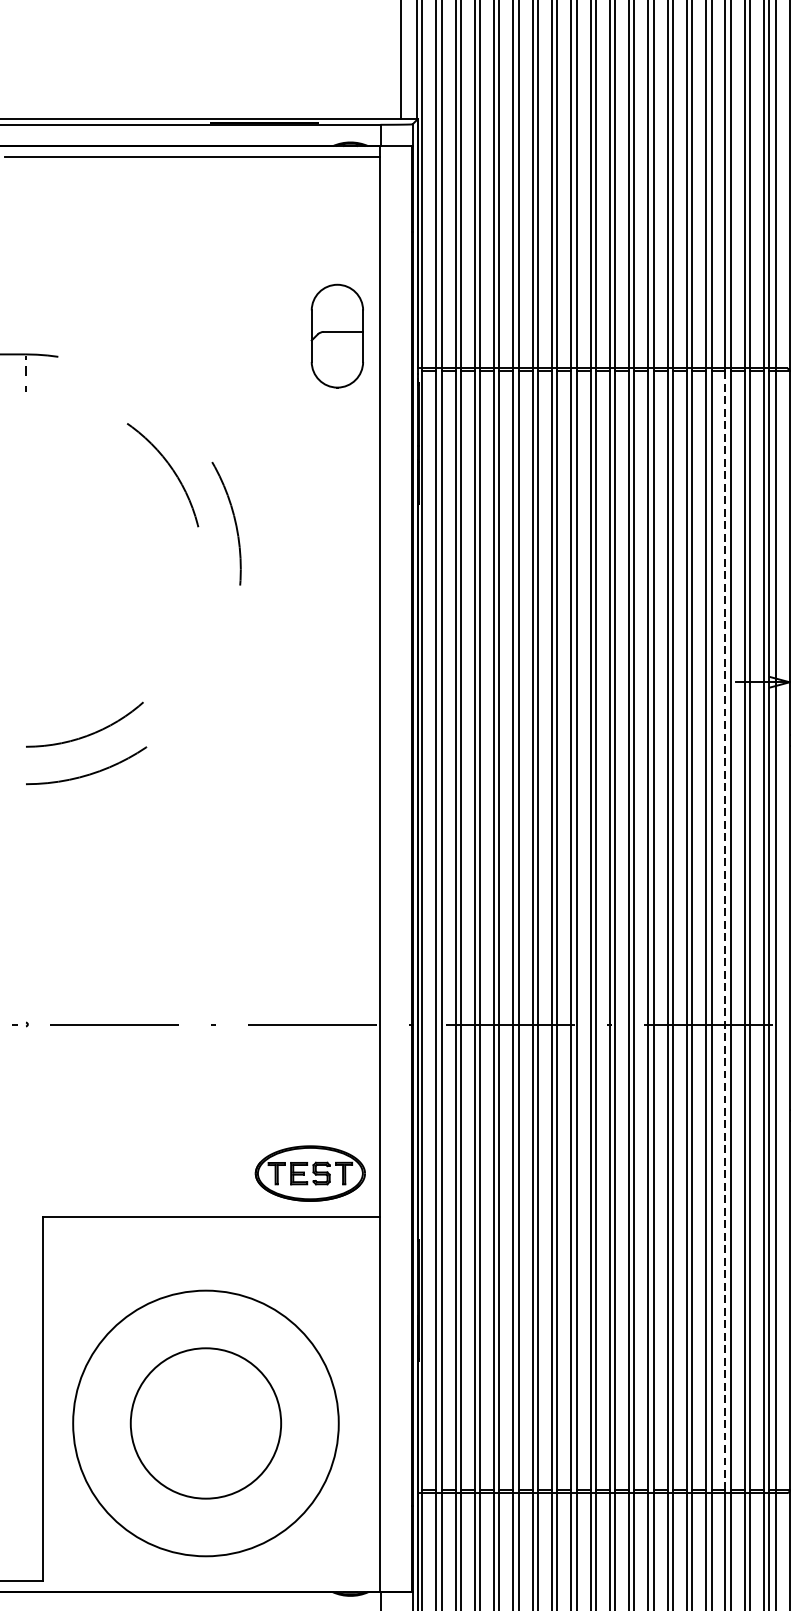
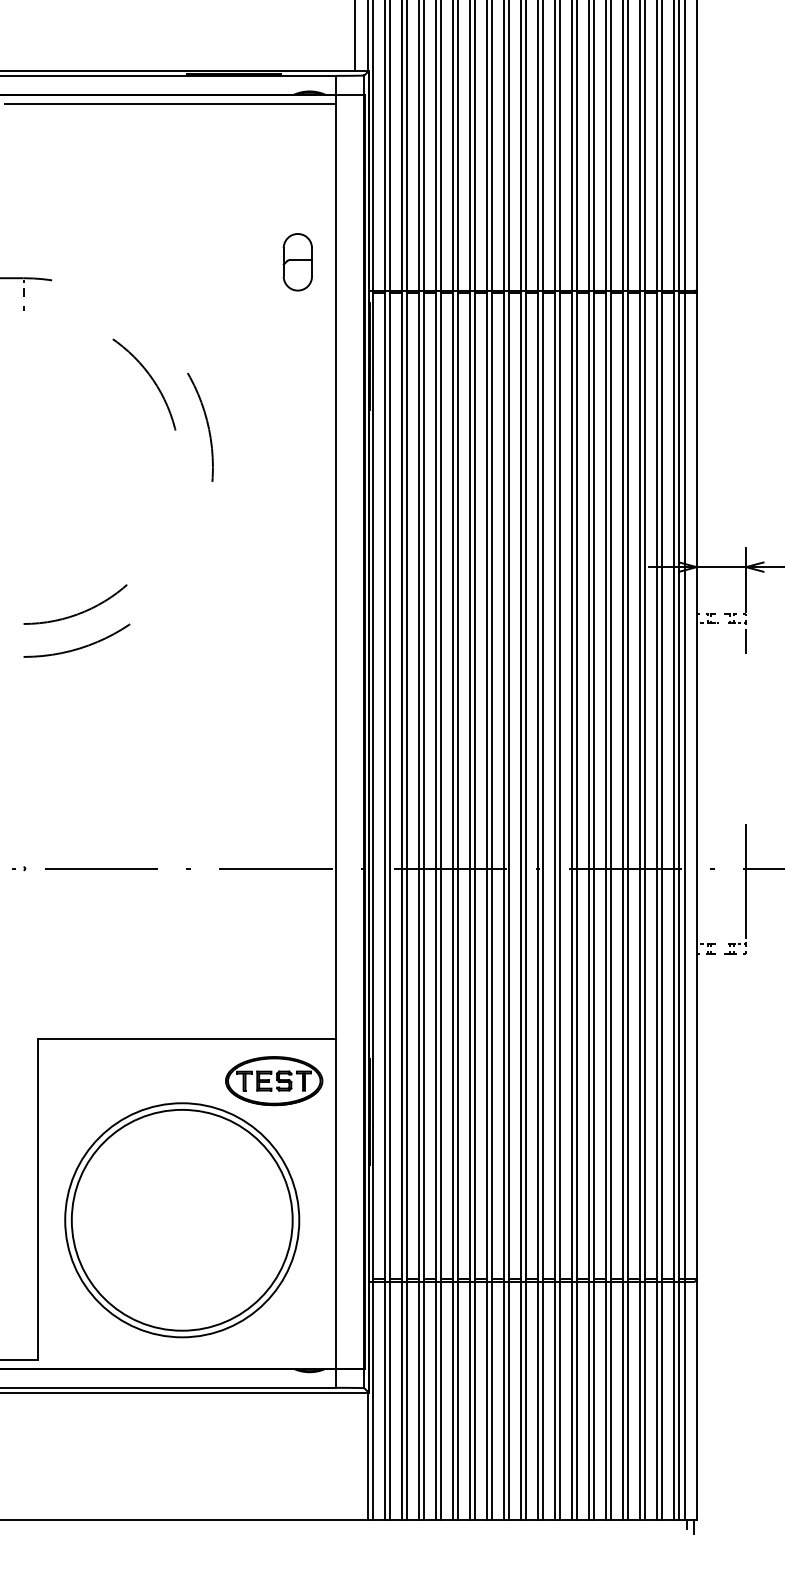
part: (336, 336) -> (297, 262), size x0.62
line: (725, 930) -> (640, 785), dashed -> solid
part: (310, 1174) -> (274, 1081), moved
circle: (205, 1422) -> (181, 1219), size x1.67

